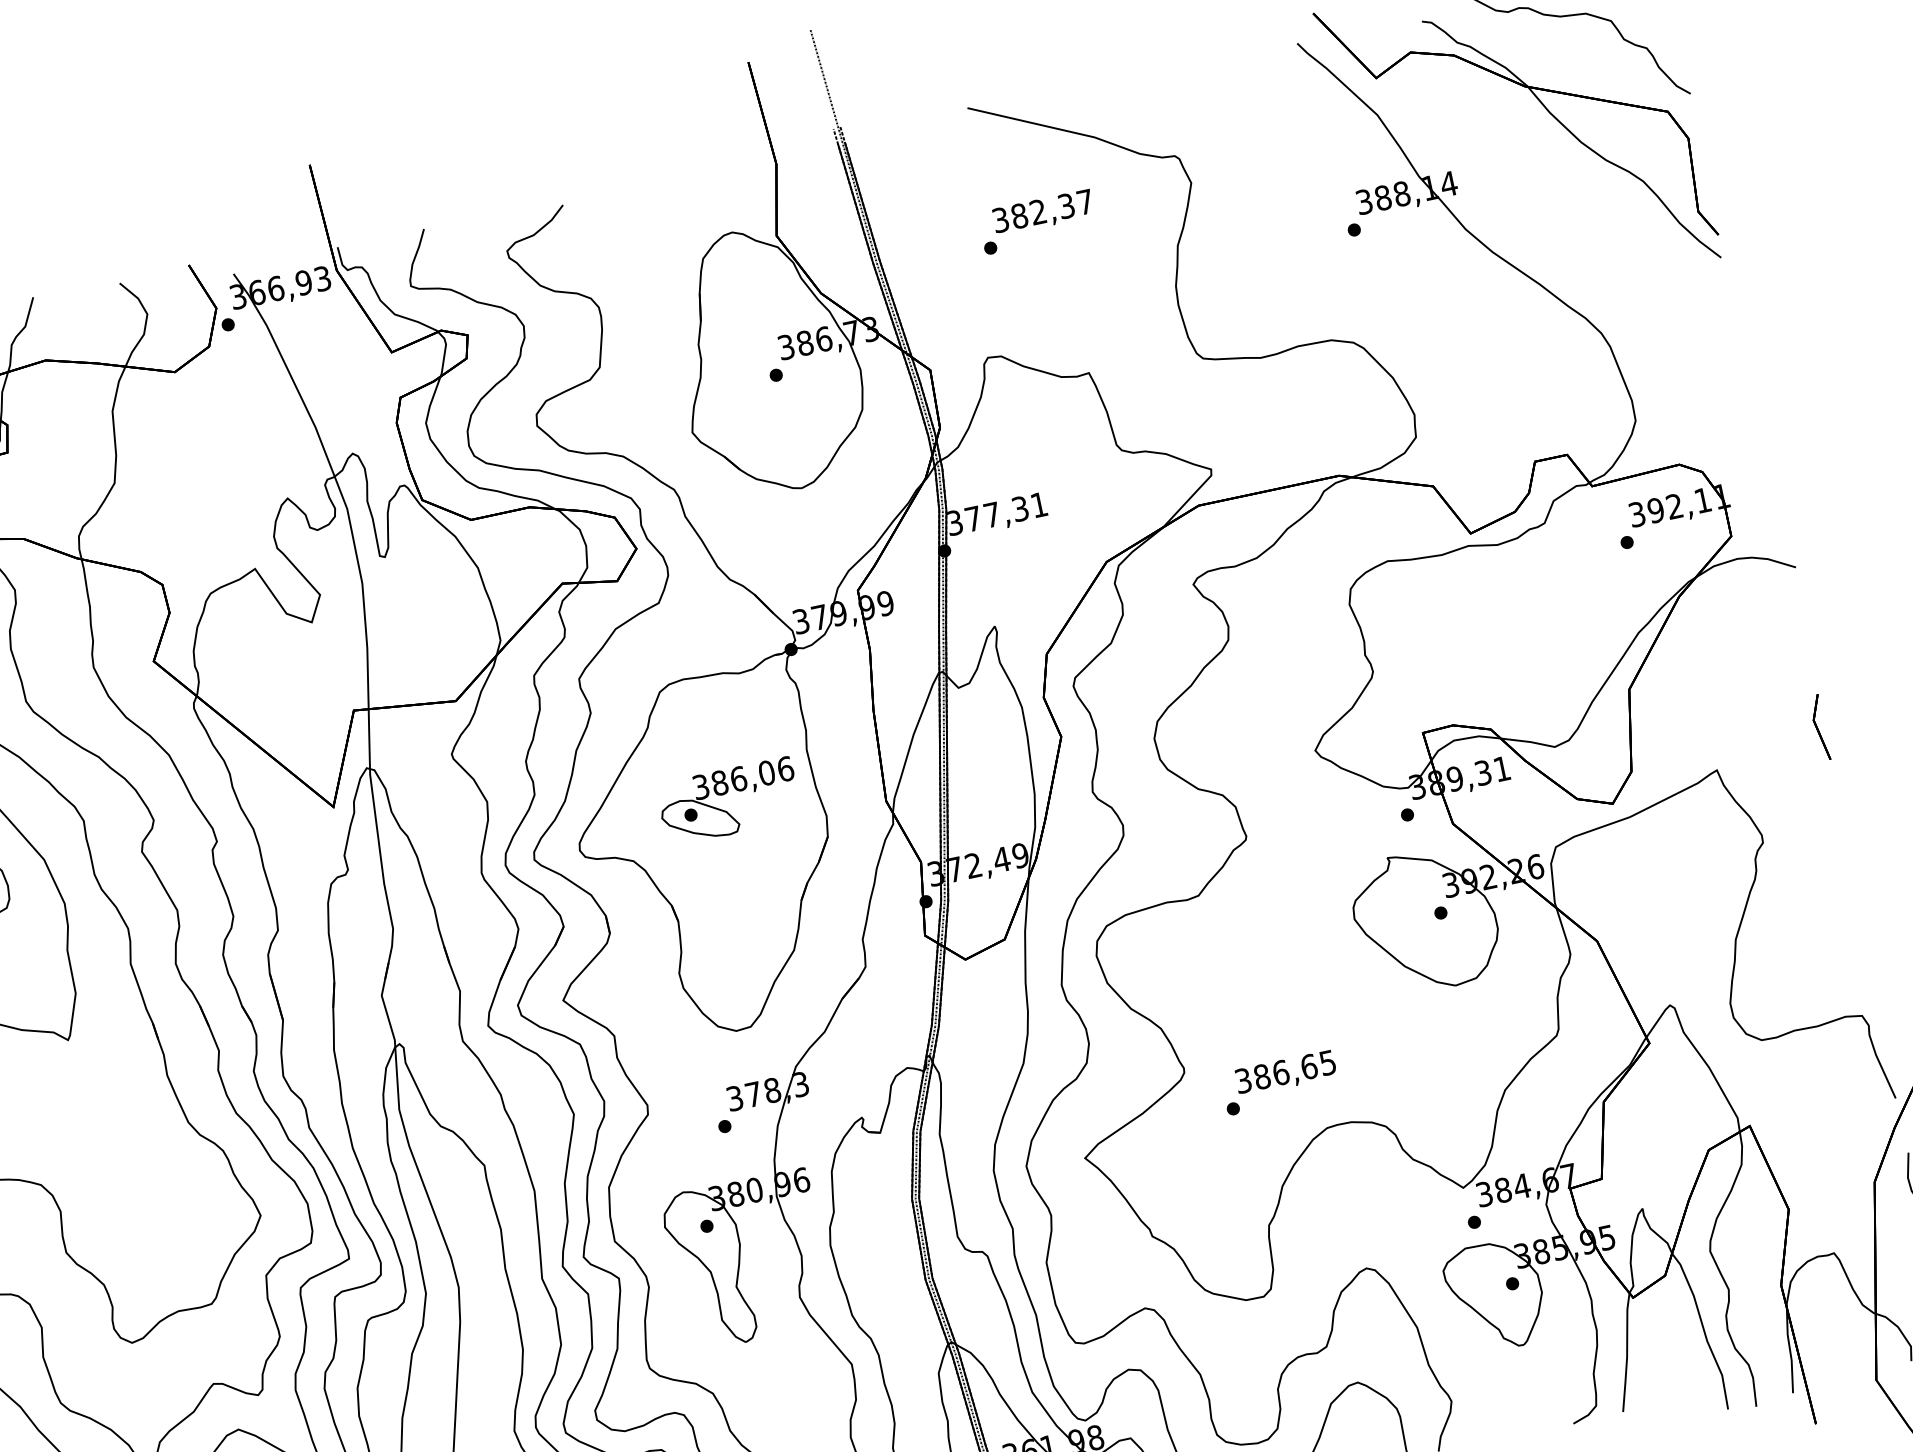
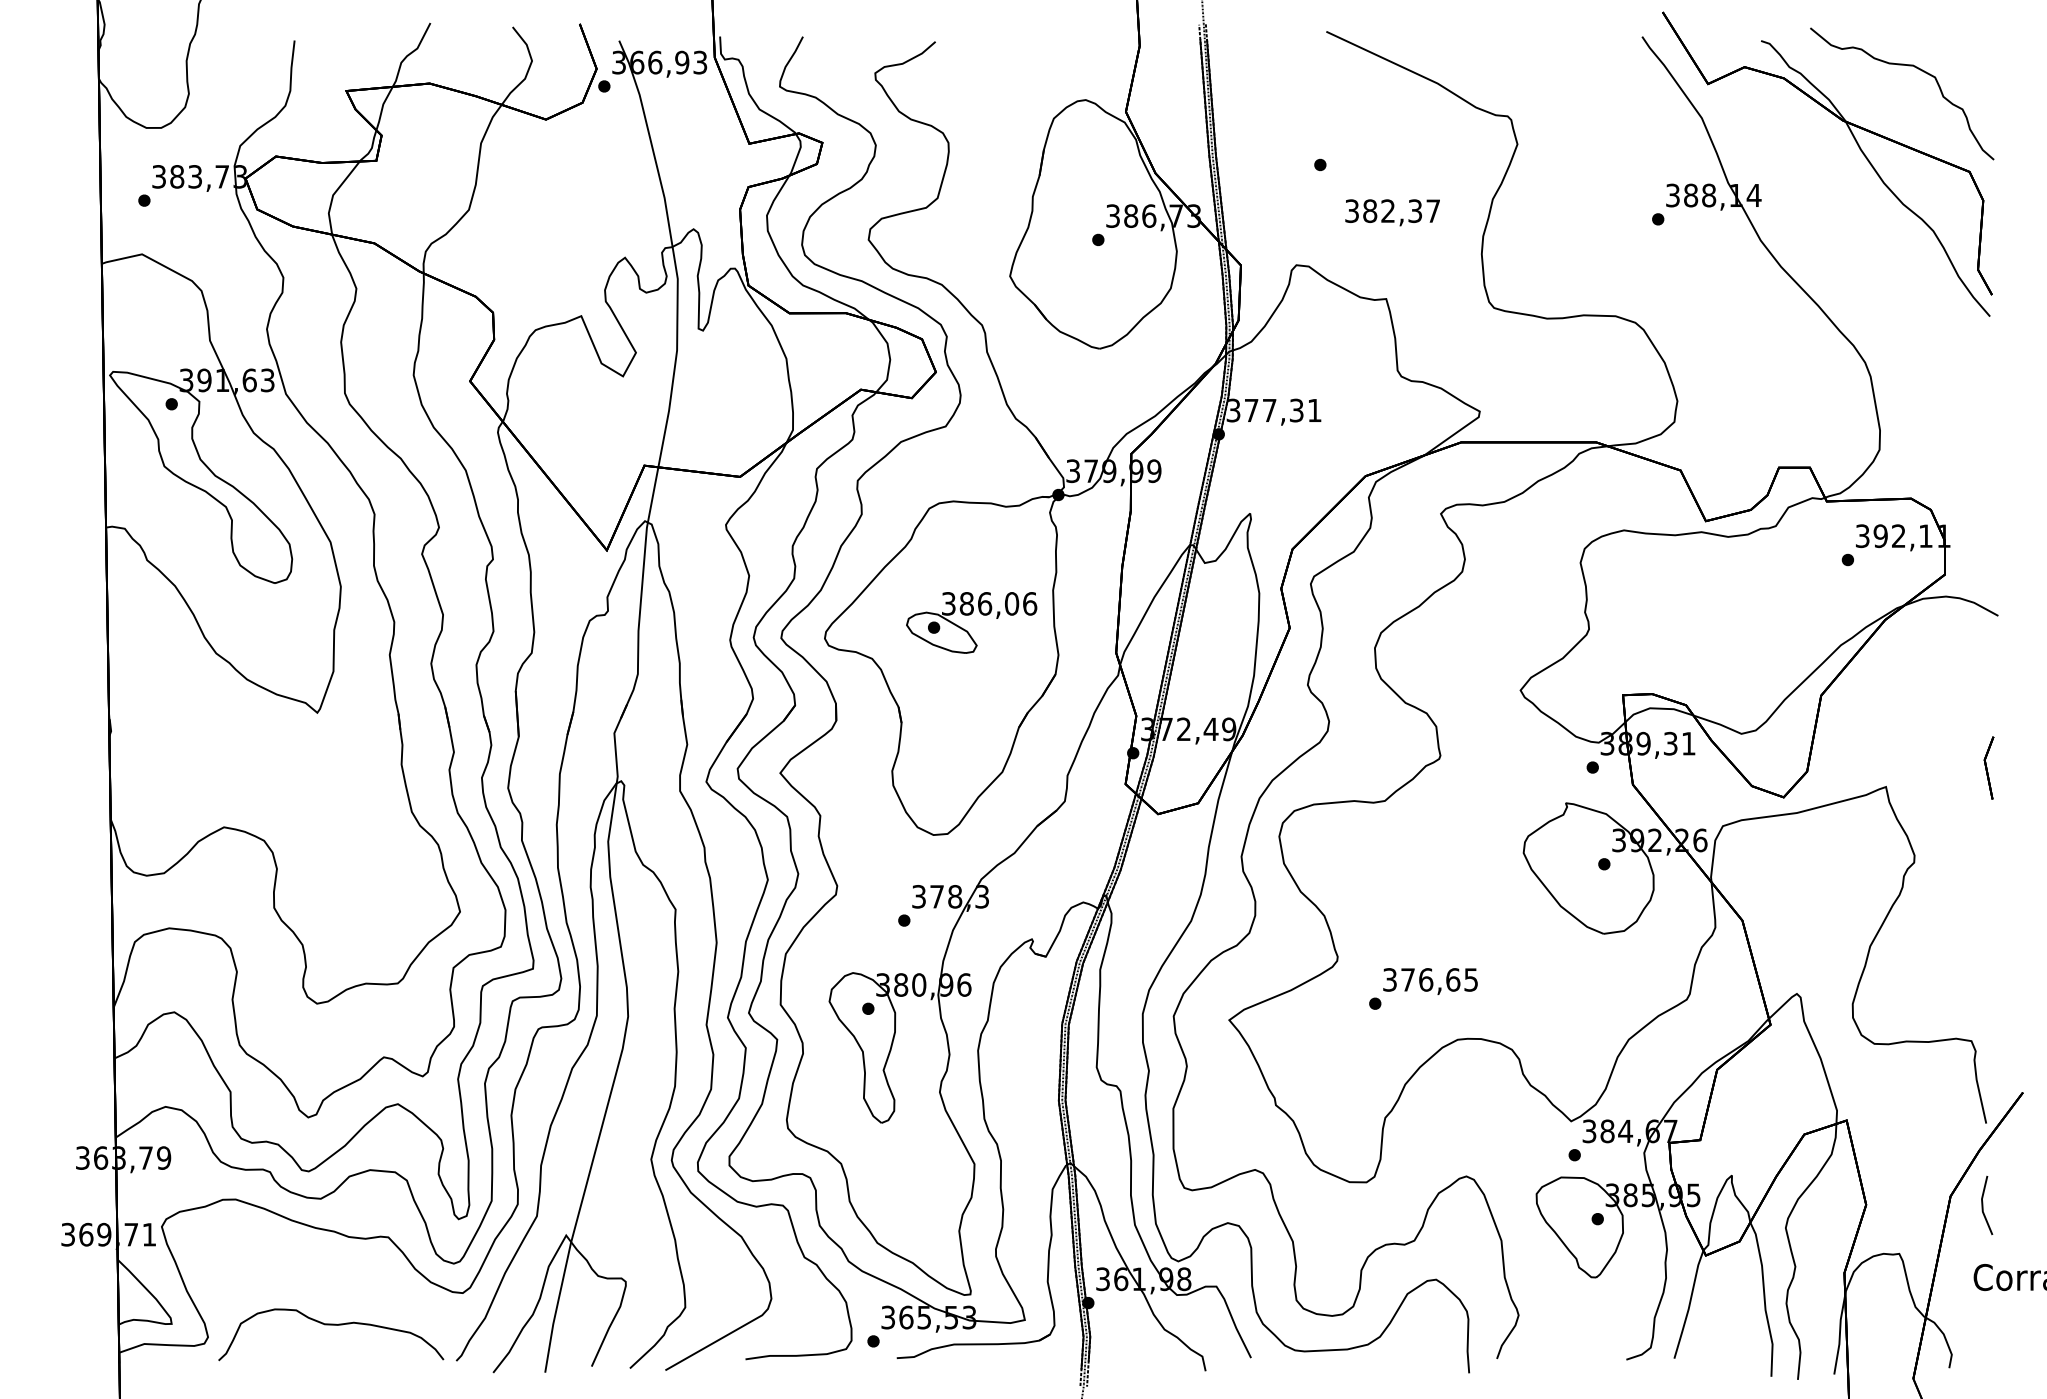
text: (1043, 212) -> (1392, 212), moved
text: (1262, 1076) -> (1408, 979), 386,65 -> 376,65

